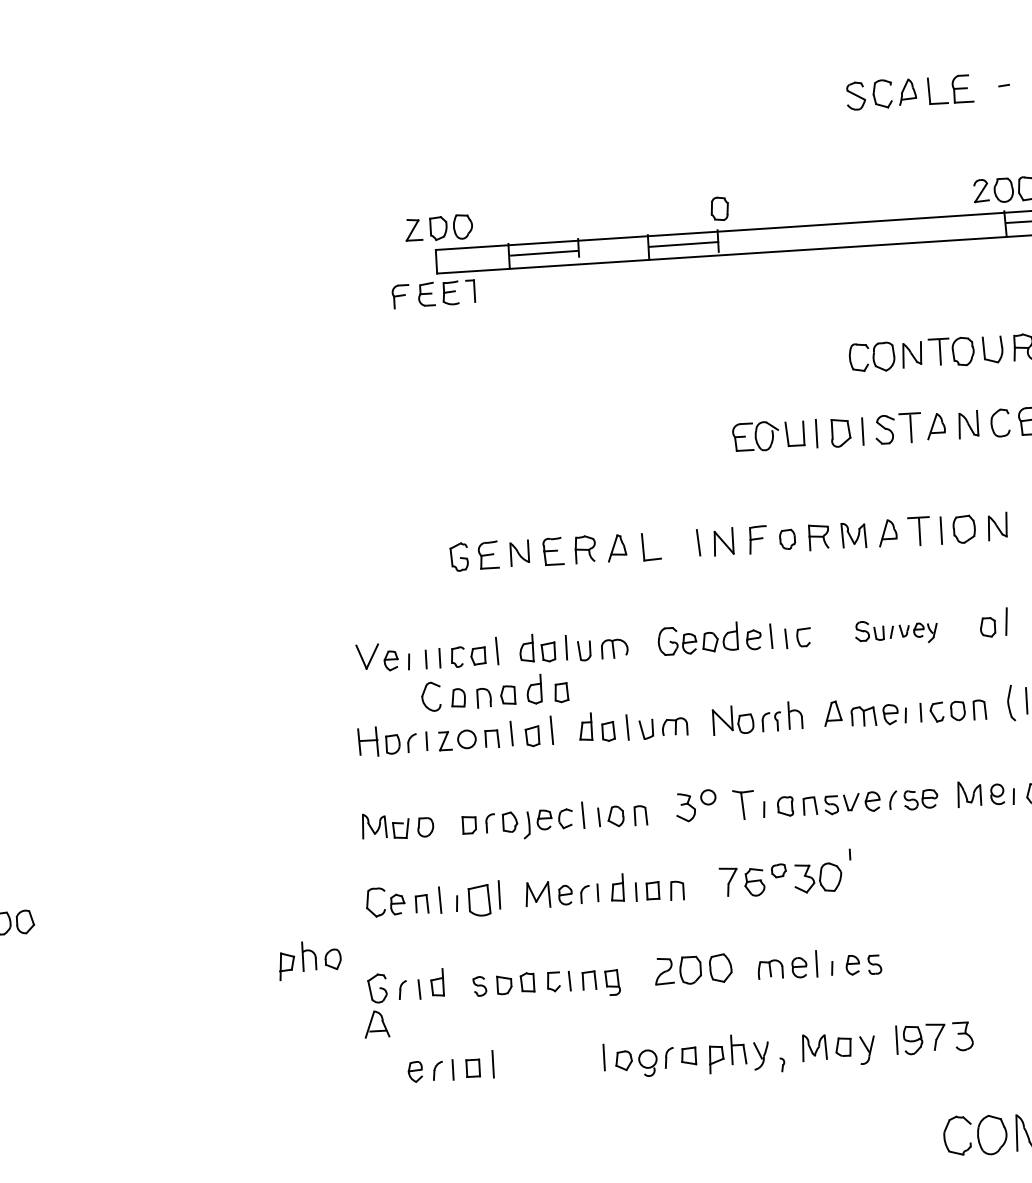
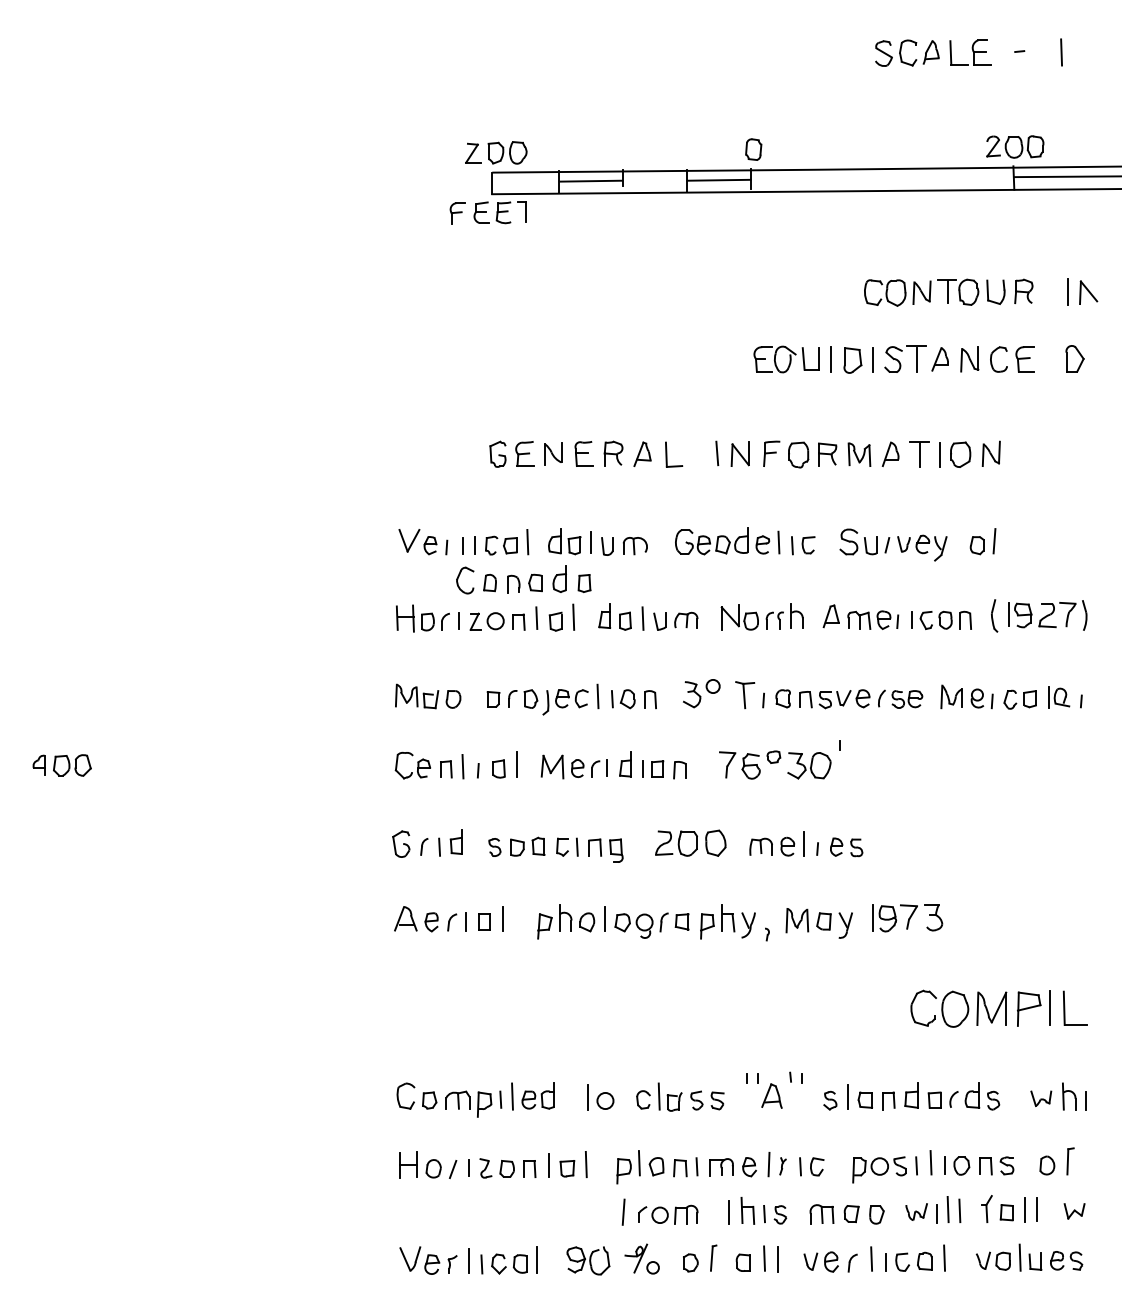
part: (787, 538) -> (798, 454), size x1.43
part: (896, 631) -> (893, 544), size x1.43
part: (479, 899) -> (498, 768), size x0.62
part: (310, 959) -> (566, 921), moved
part: (376, 1023) -> (405, 918), moved

